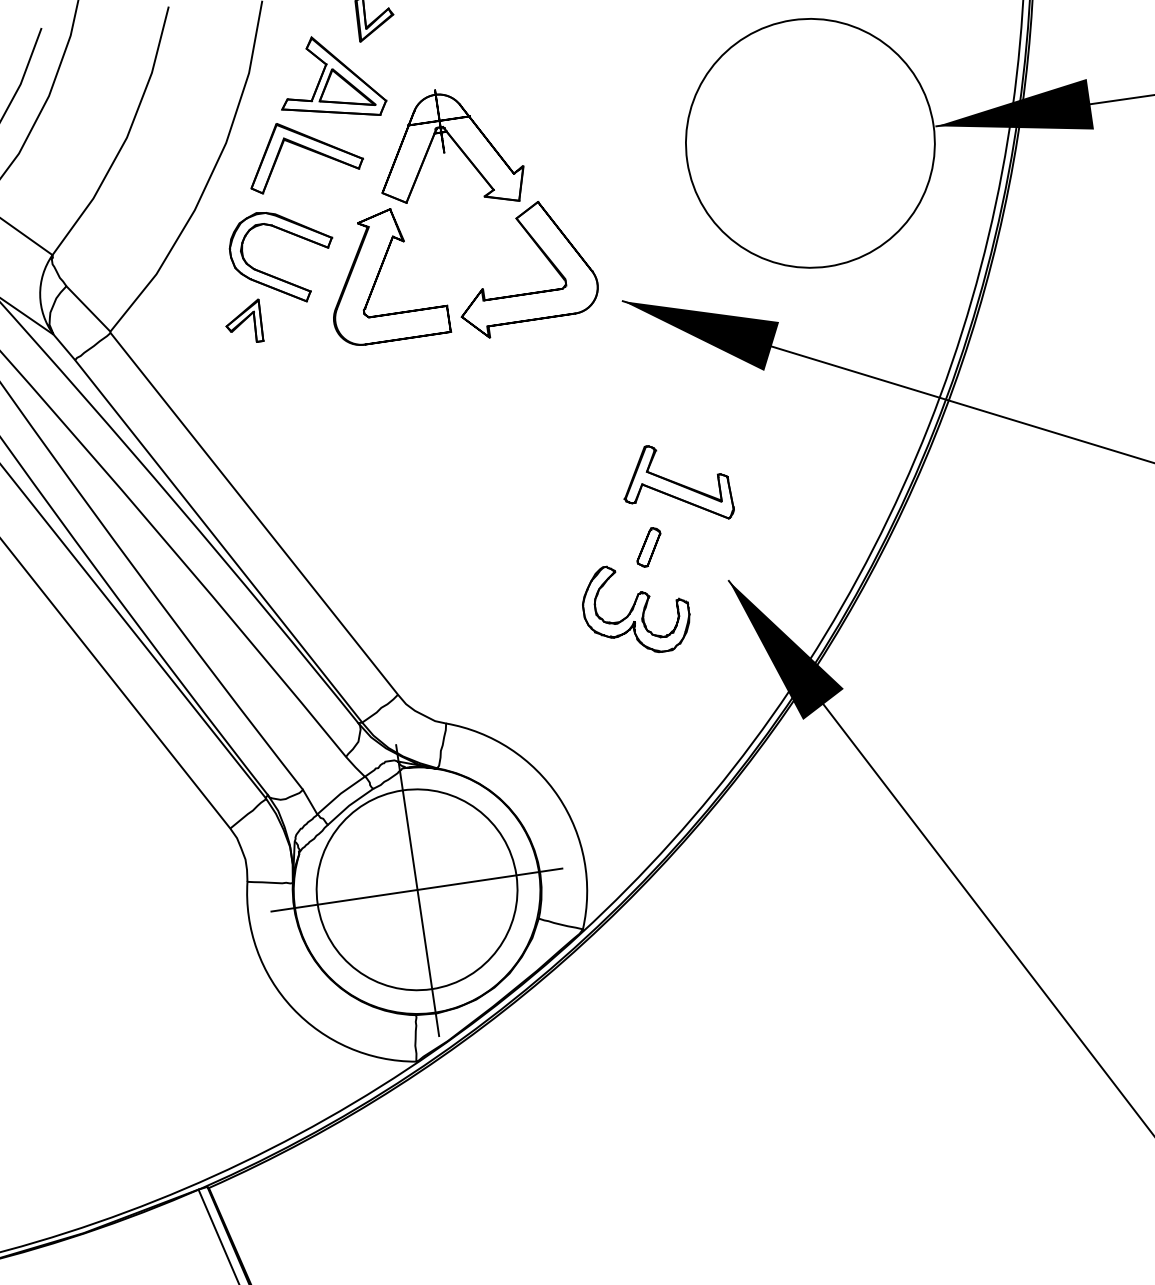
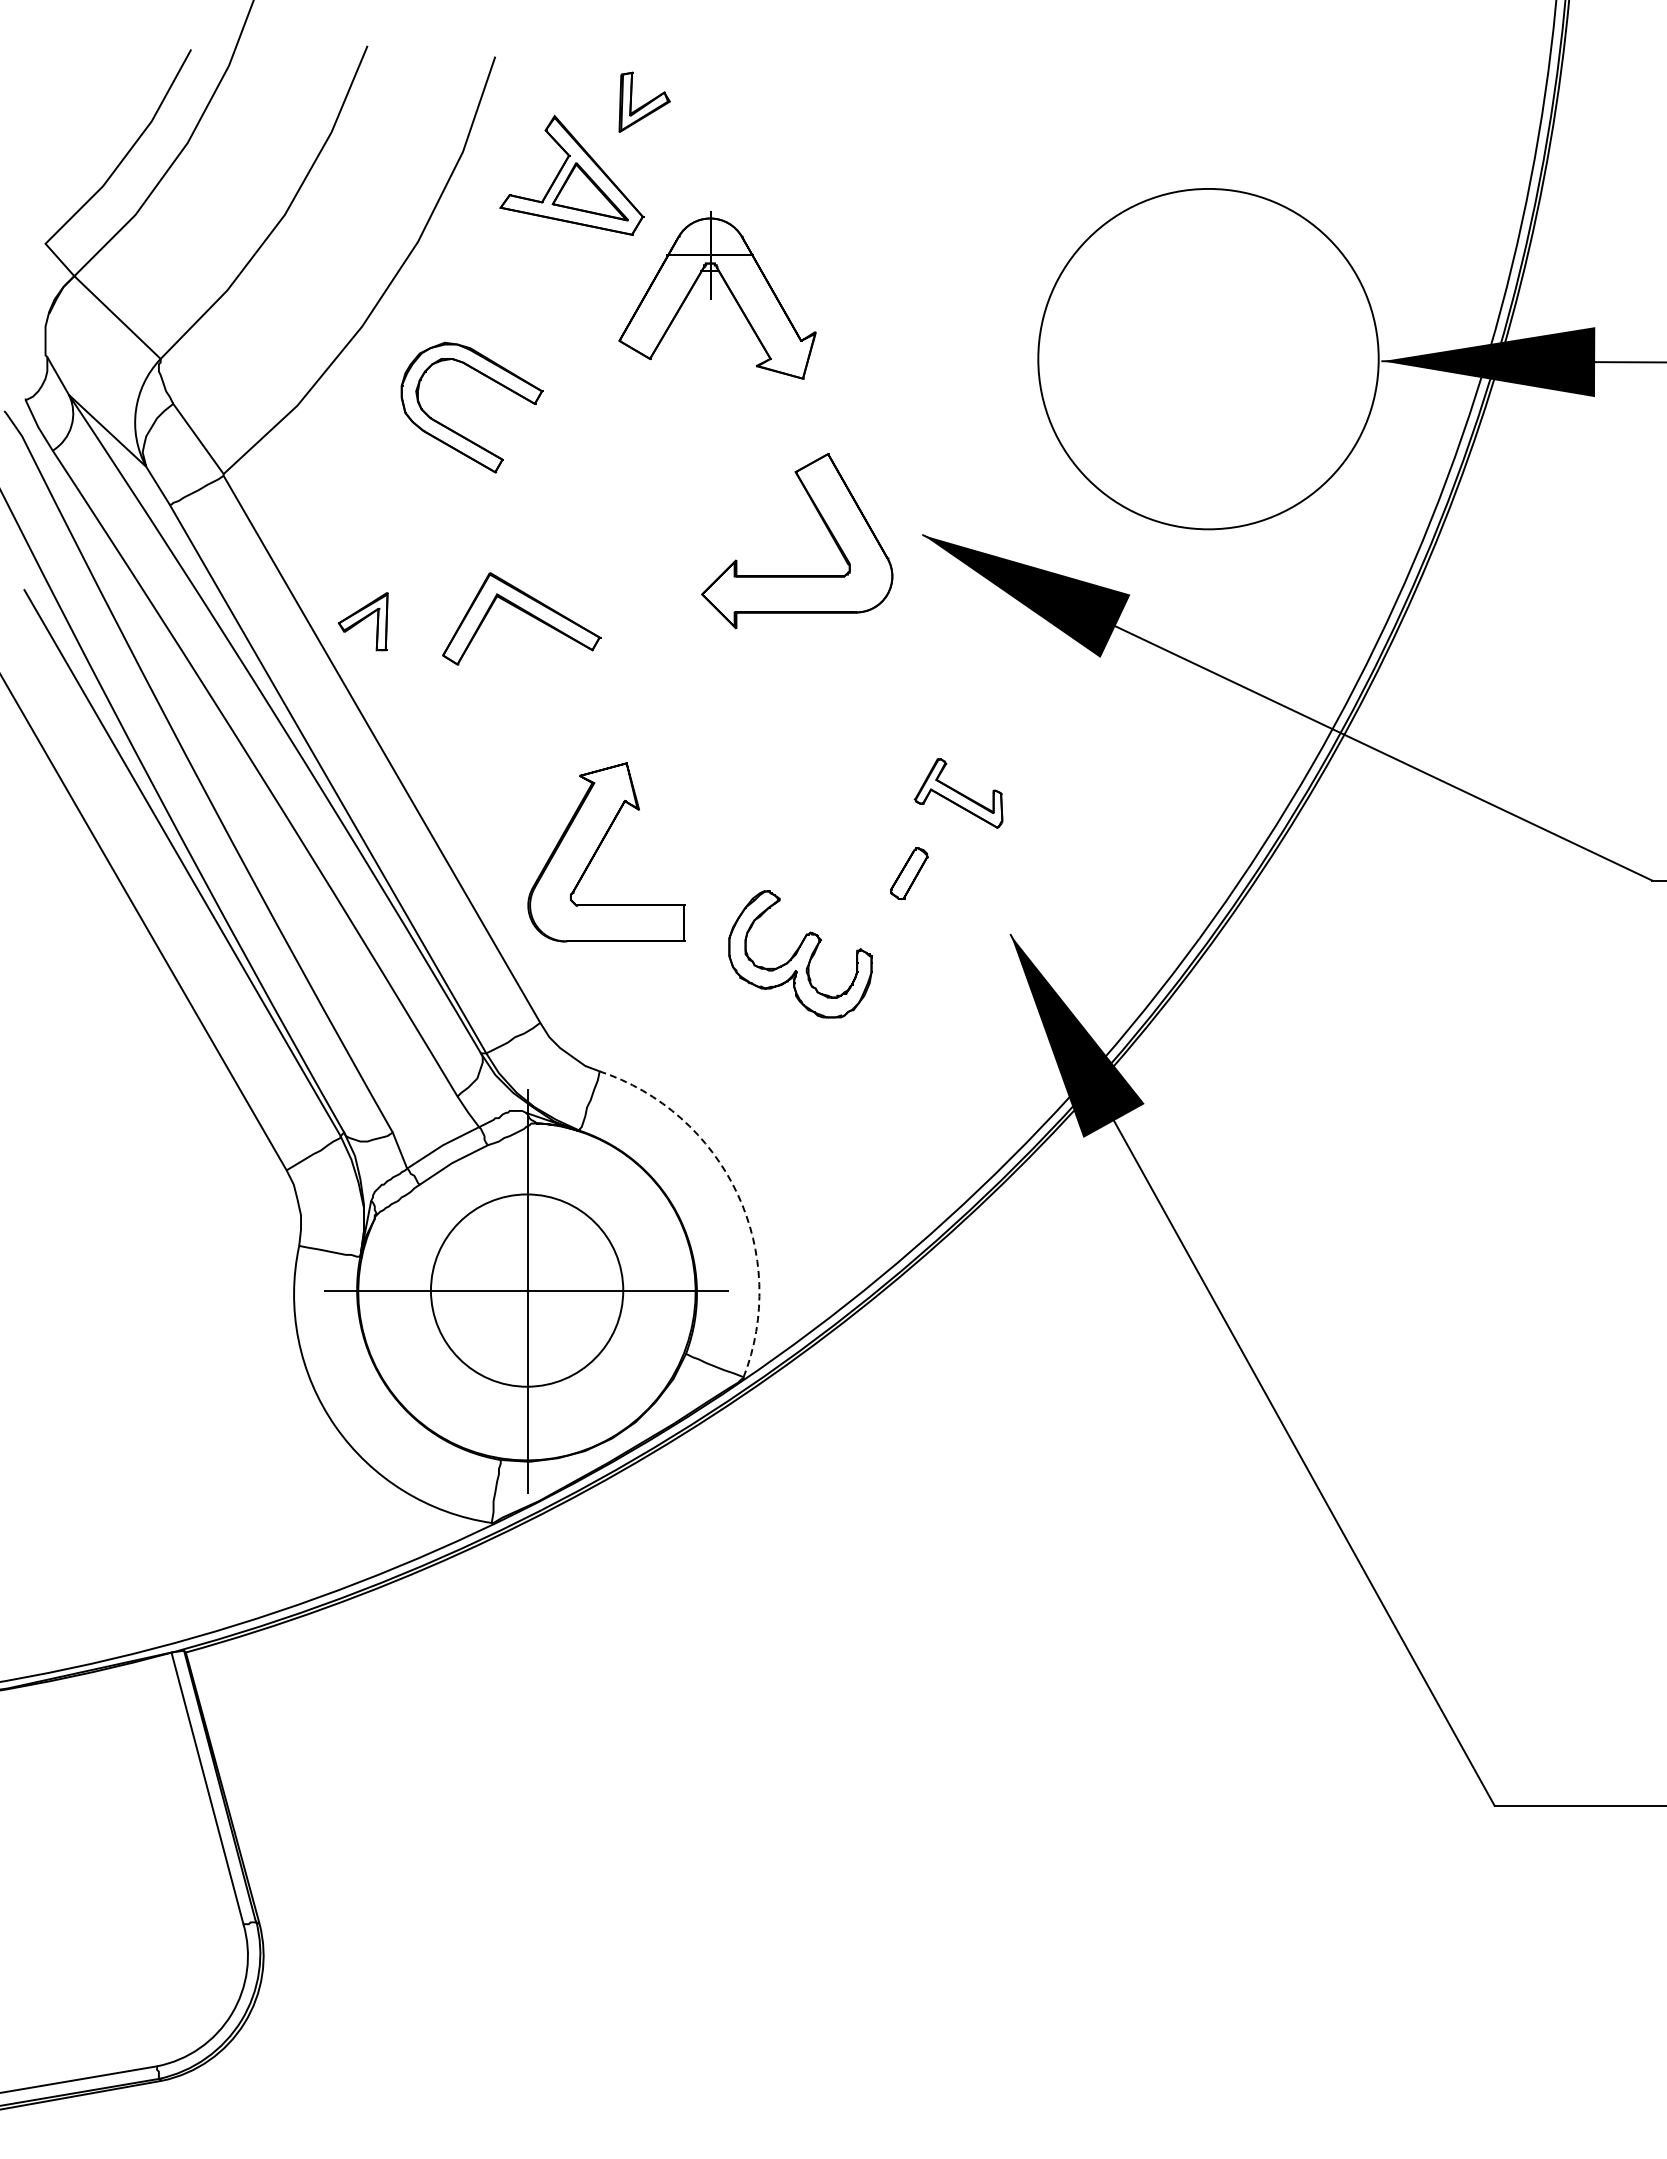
part: (304, 148) -> (523, 612), moved
part: (543, 254) -> (825, 526), moved
part: (379, 273) -> (599, 848), moved
part: (243, 322) -> (362, 621), moved
part: (675, 484) -> (958, 793), size x0.6
part: (636, 609) -> (800, 954), moved
arc: (558, 797) -> (737, 1193), solid -> dashed
circle: (416, 889) -> (526, 1290), size x0.7

